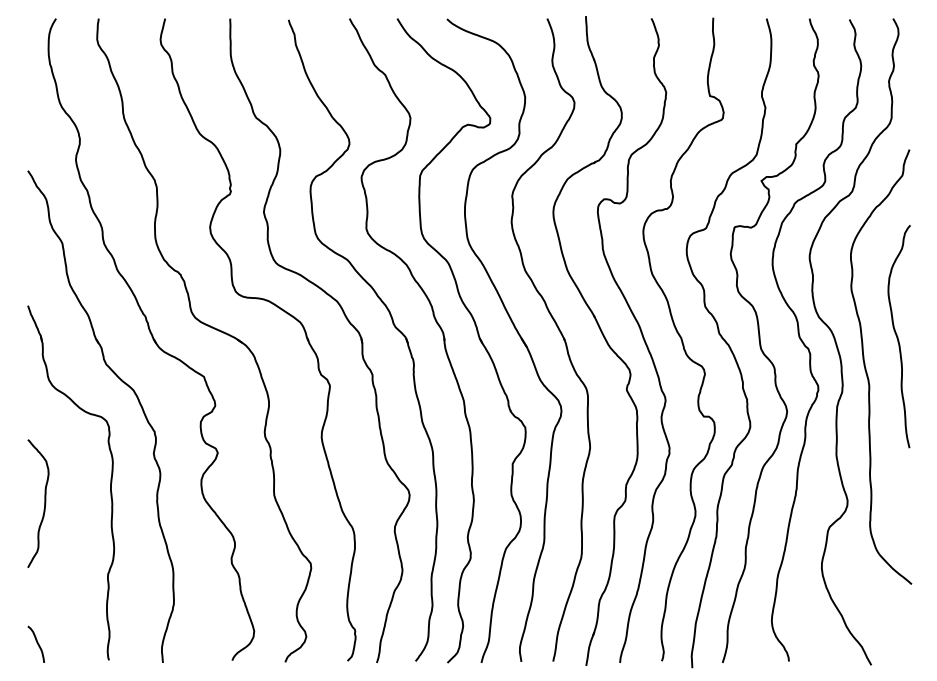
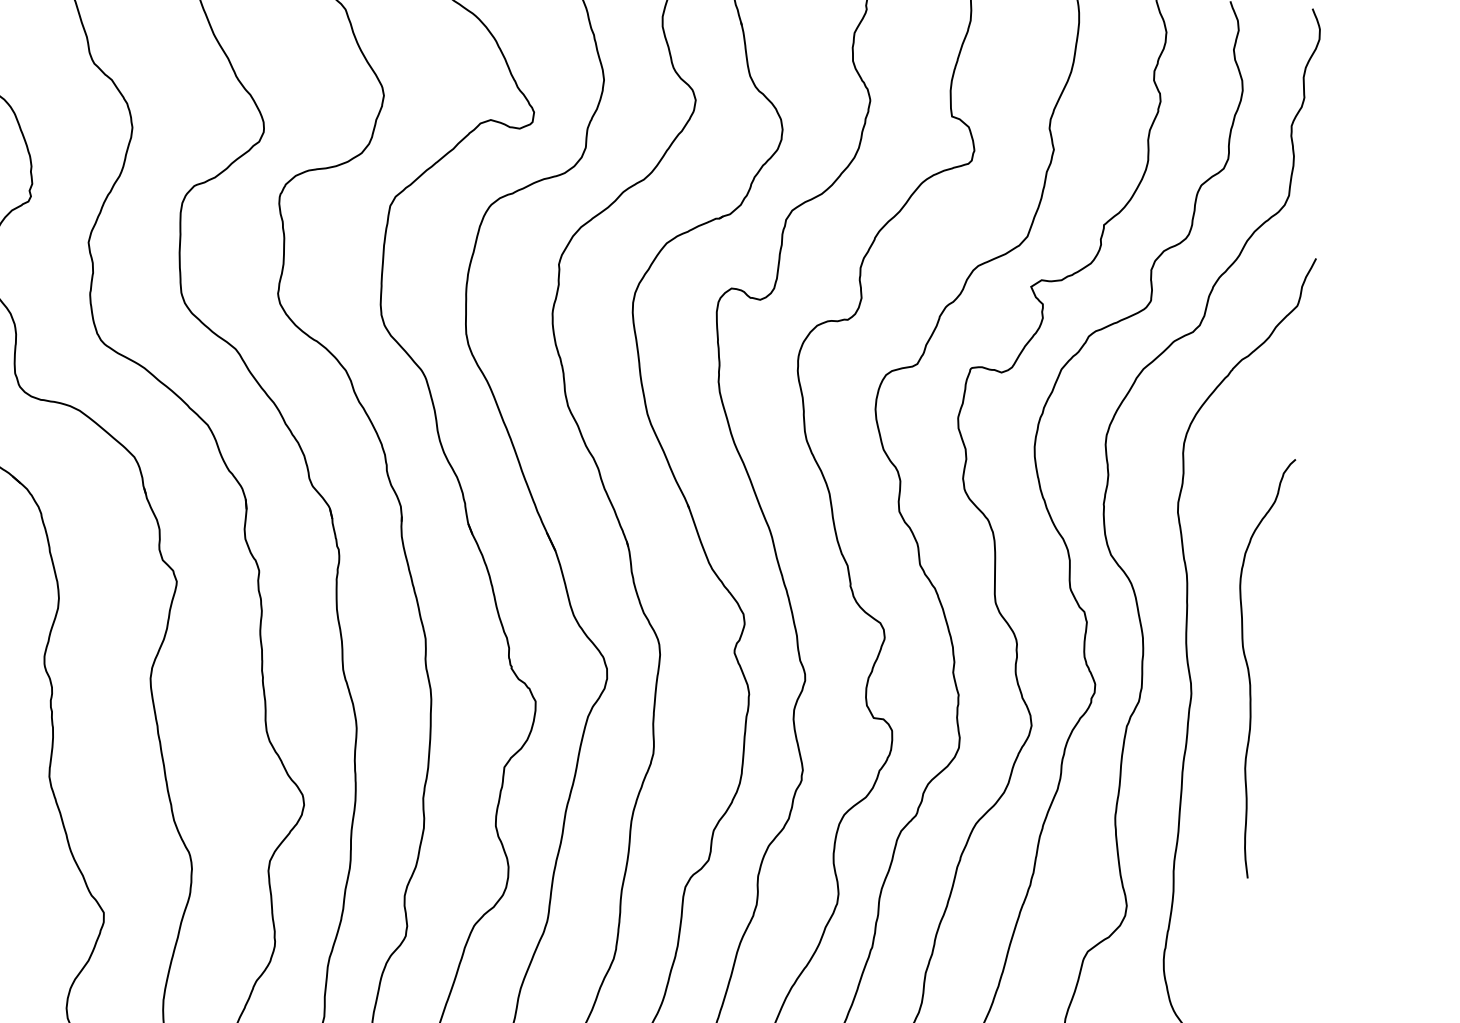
curve: (897, 336) -> (1248, 665), moved

